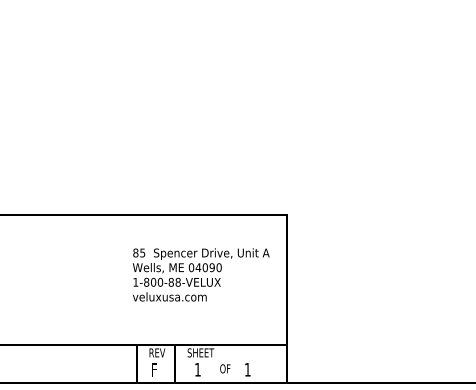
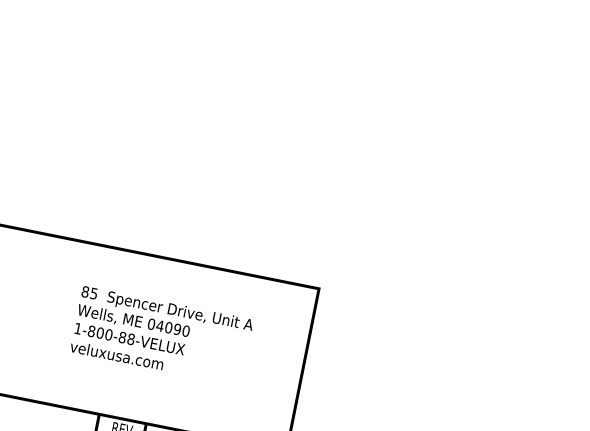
text: (201, 274) -> (162, 335), moved

